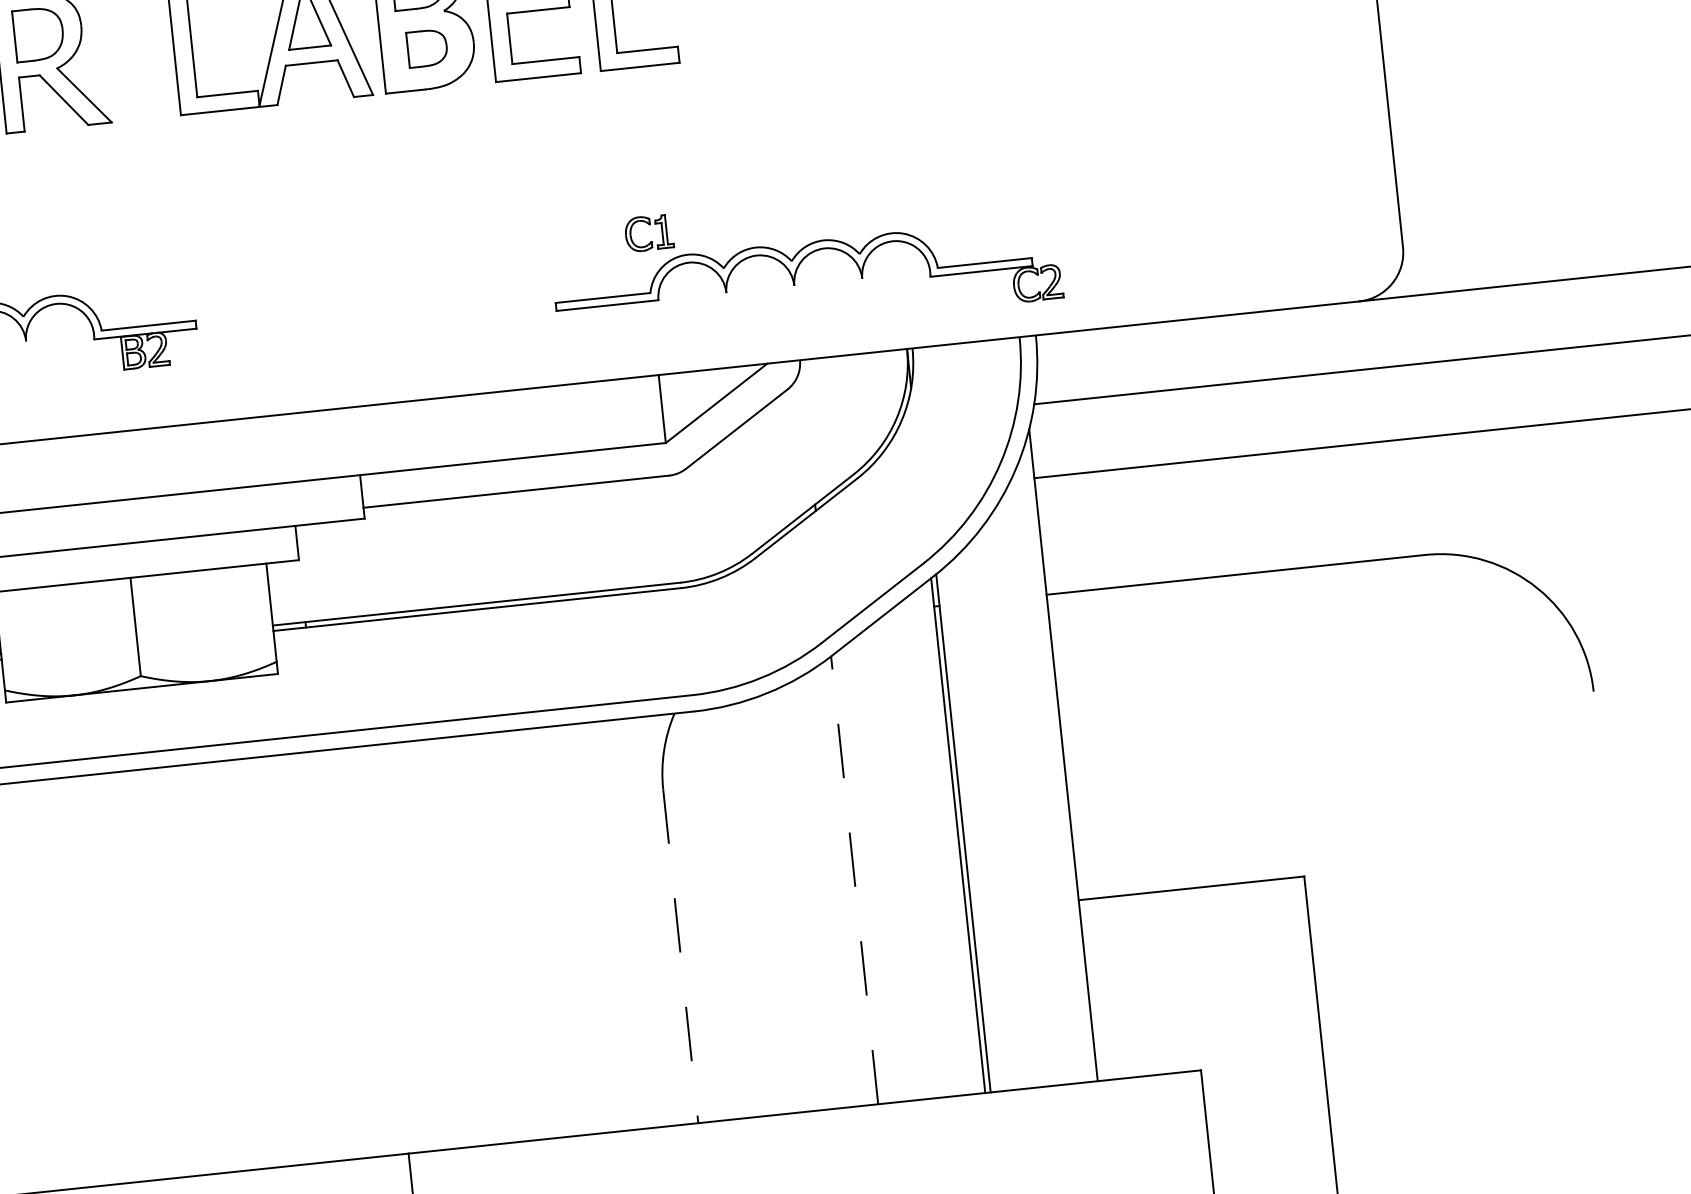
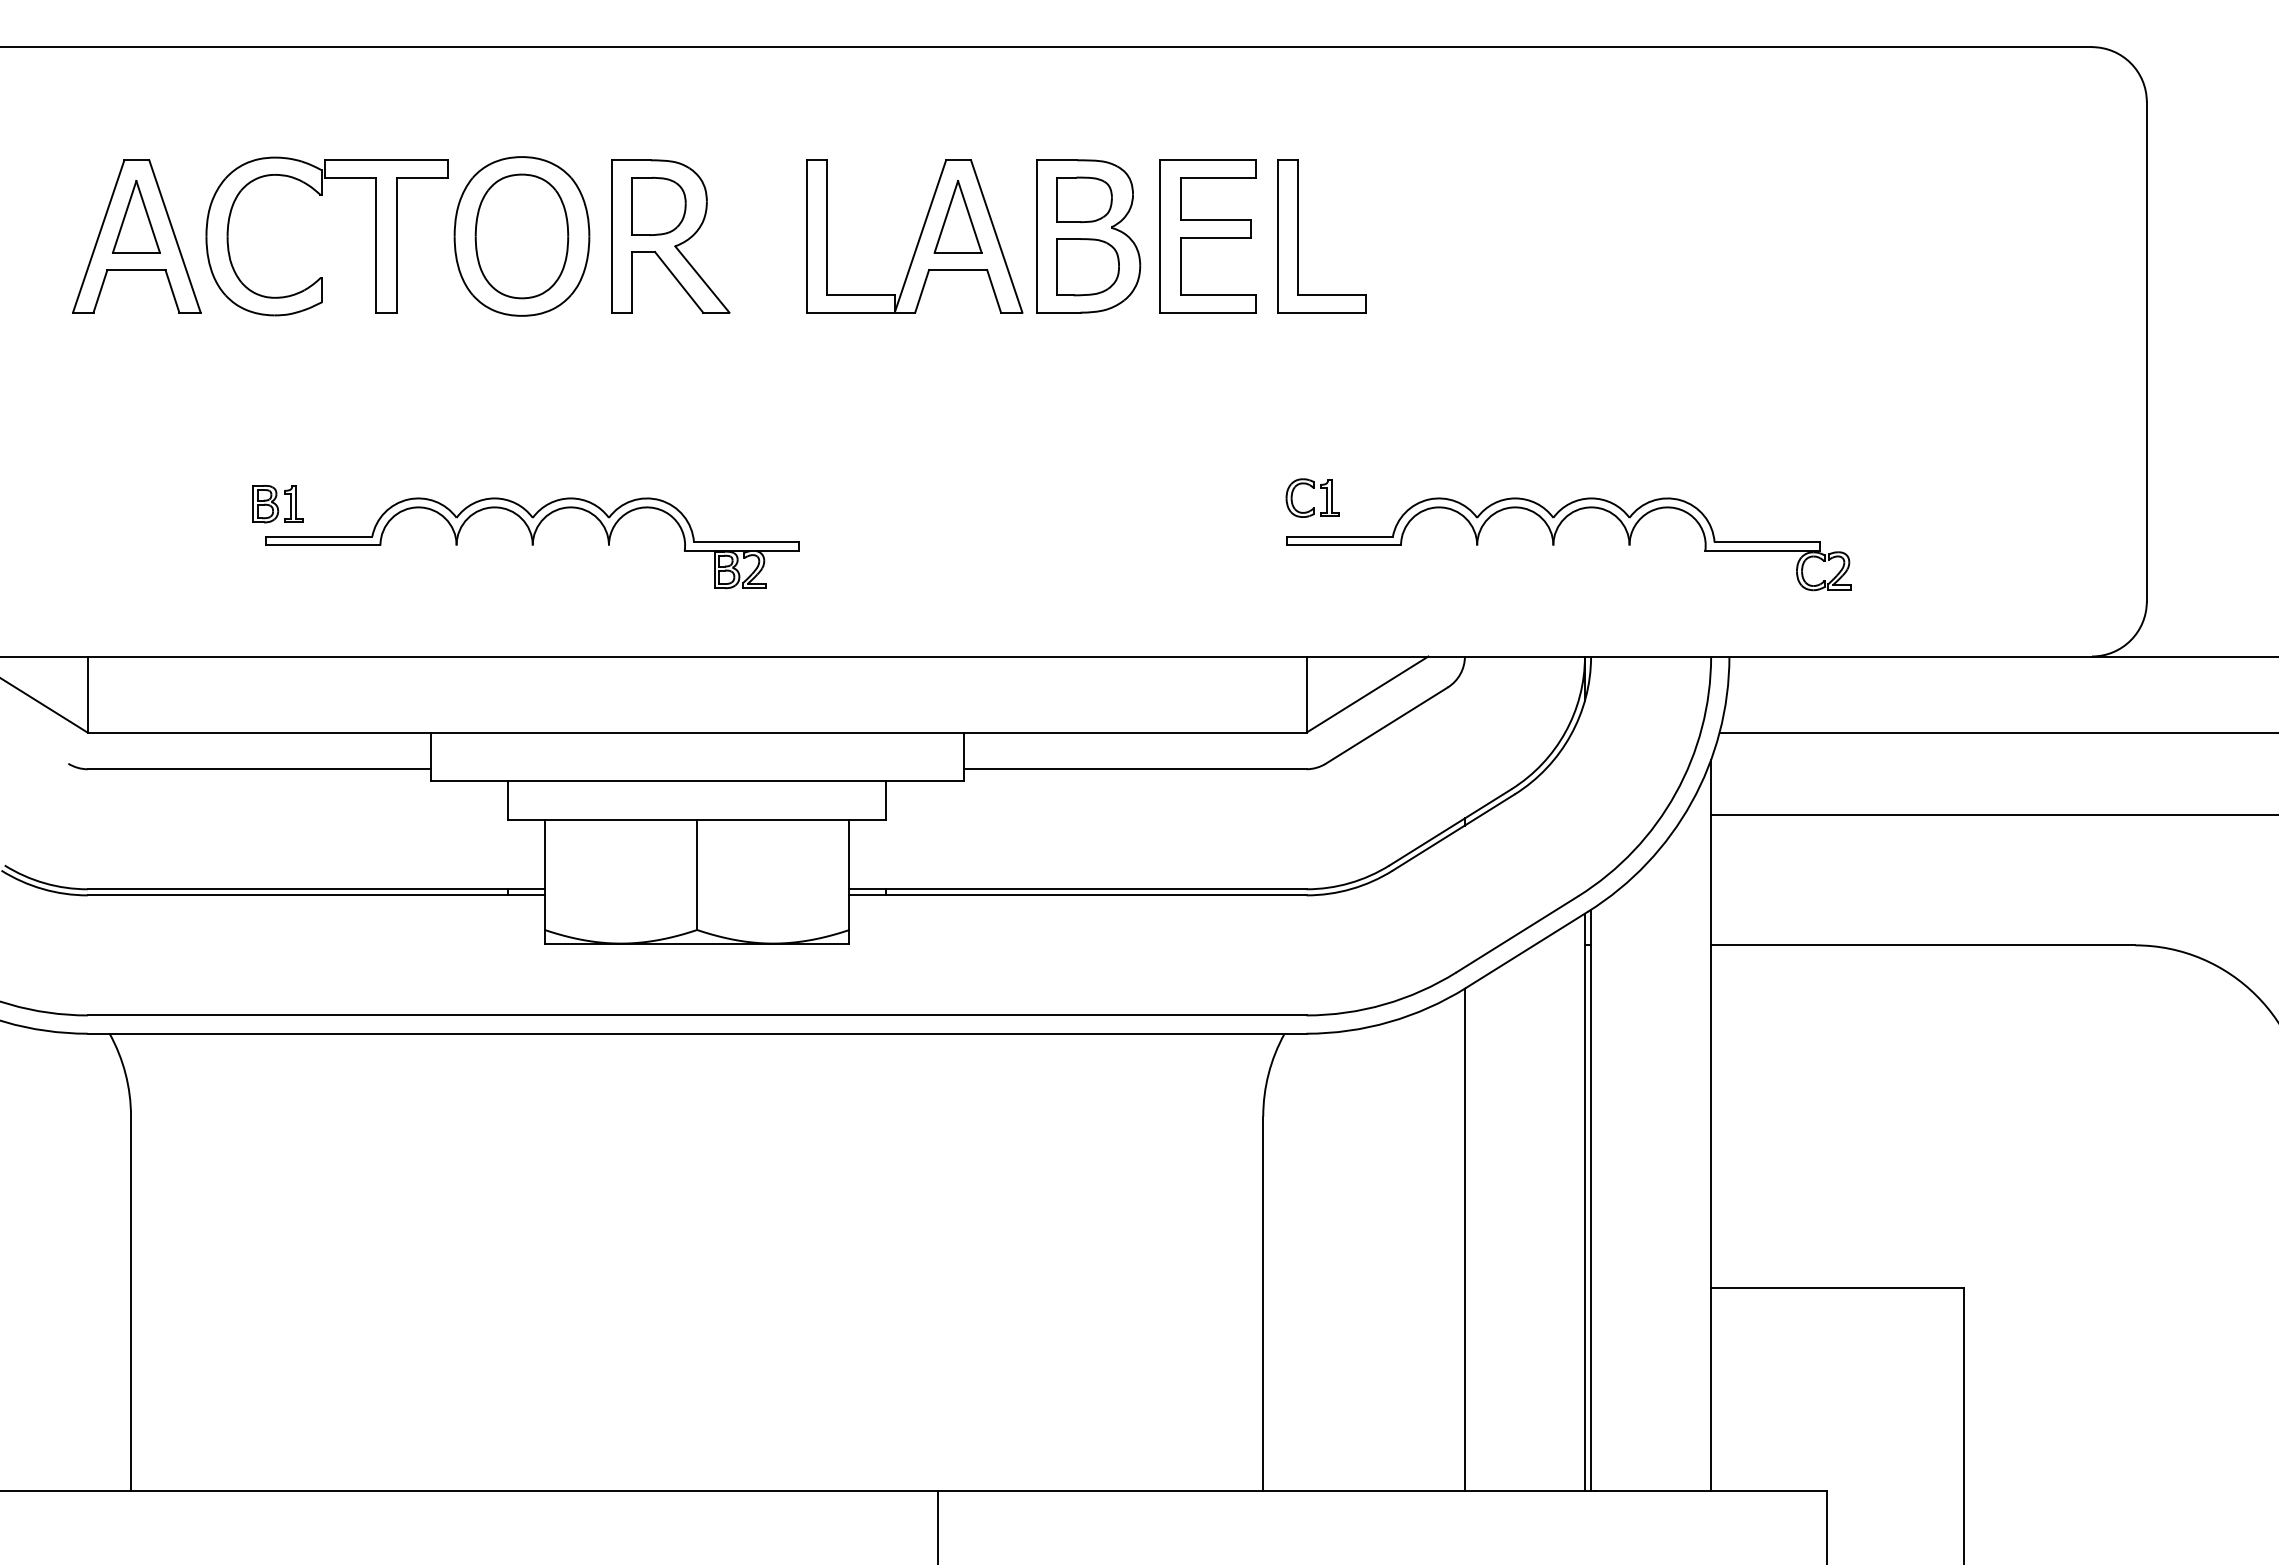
part: (426, 48) -> (1087, 267), size x1.43
part: (795, 284) -> (1554, 544), moved
line: (854, 880) -> (1464, 1239), dashed -> solid
line: (681, 957) -> (1263, 1304), dashed -> solid

